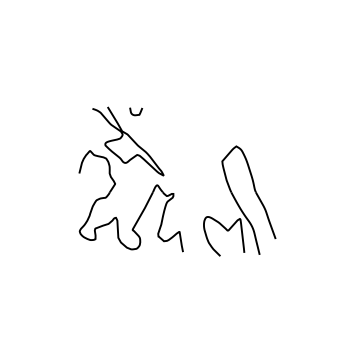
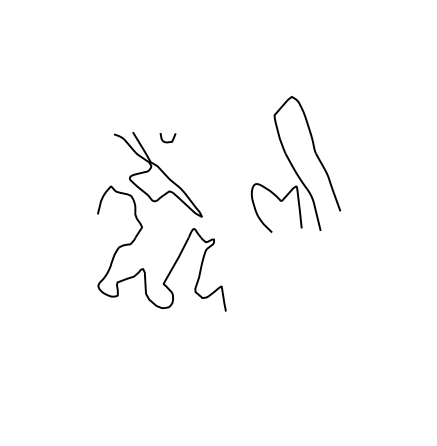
part: (239, 201) -> (295, 164), moved

